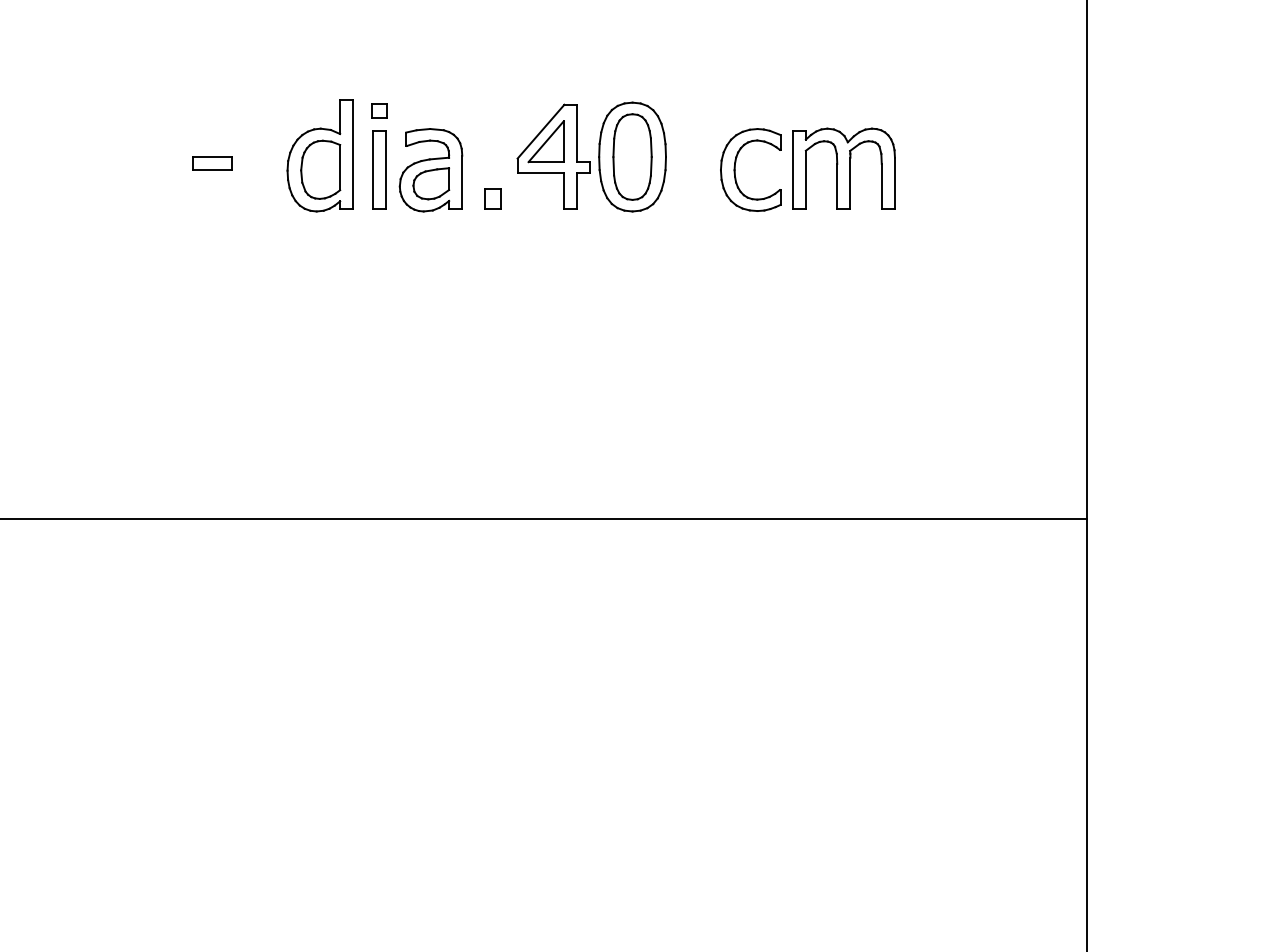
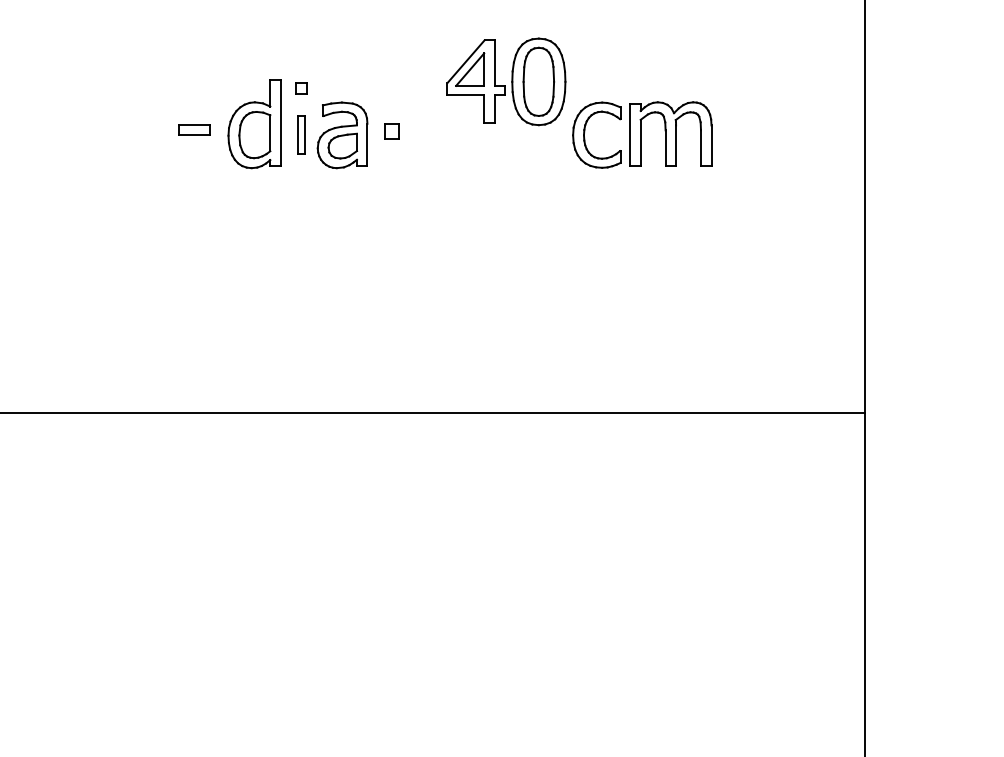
part: (591, 156) -> (506, 81), moved
part: (212, 162) -> (194, 129), moved
part: (379, 169) -> (301, 134), size x0.6
part: (492, 199) -> (391, 131), moved

